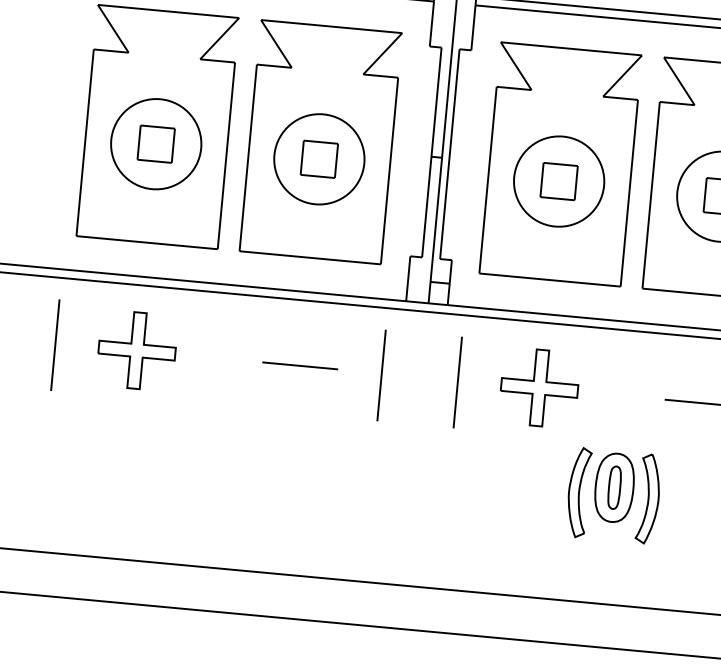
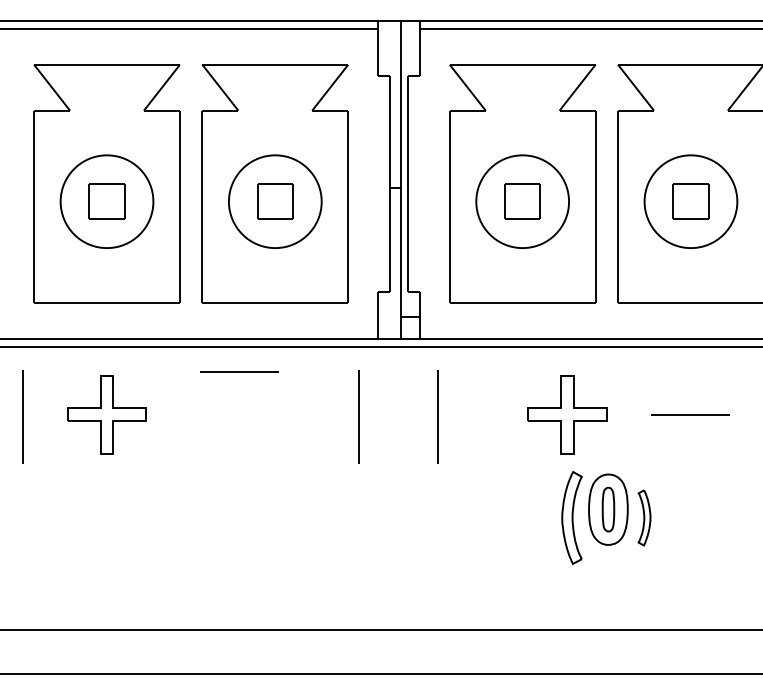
line: (300, 365) -> (239, 371), moved
part: (539, 387) -> (567, 414), moved
part: (648, 498) -> (644, 517), size x0.6

